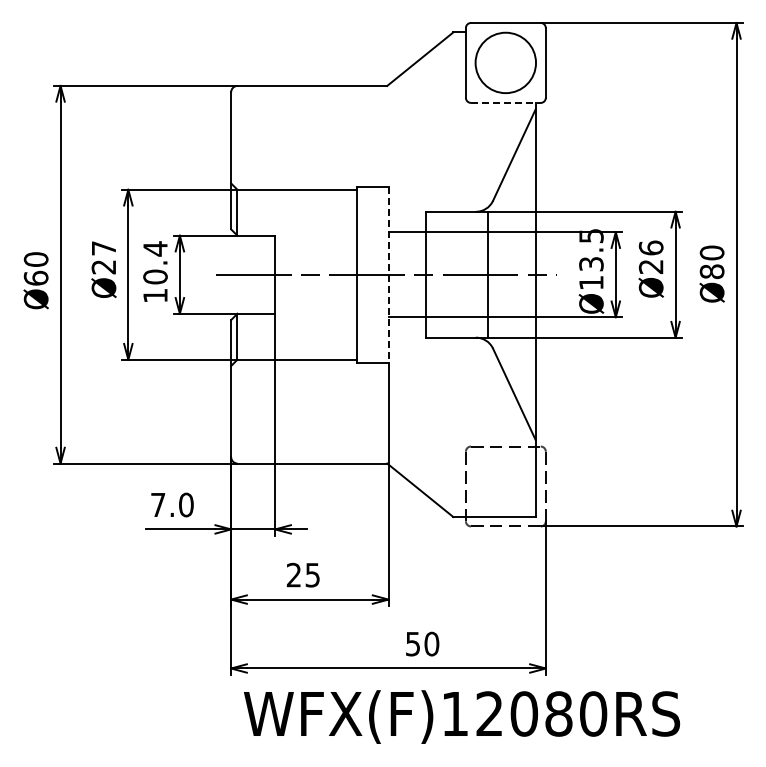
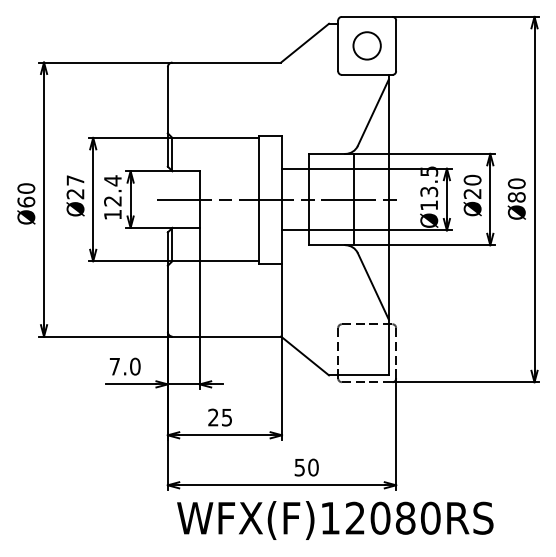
circle: (505, 62) -> (366, 45), size x0.62
line: (505, 102) -> (366, 74), dashed -> solid
text: (650, 247) -> (472, 179), Ø26 -> Ø20
line: (388, 275) -> (281, 200), dashed -> solid
text: (155, 276) -> (112, 200), 10.4 -> 12.4

